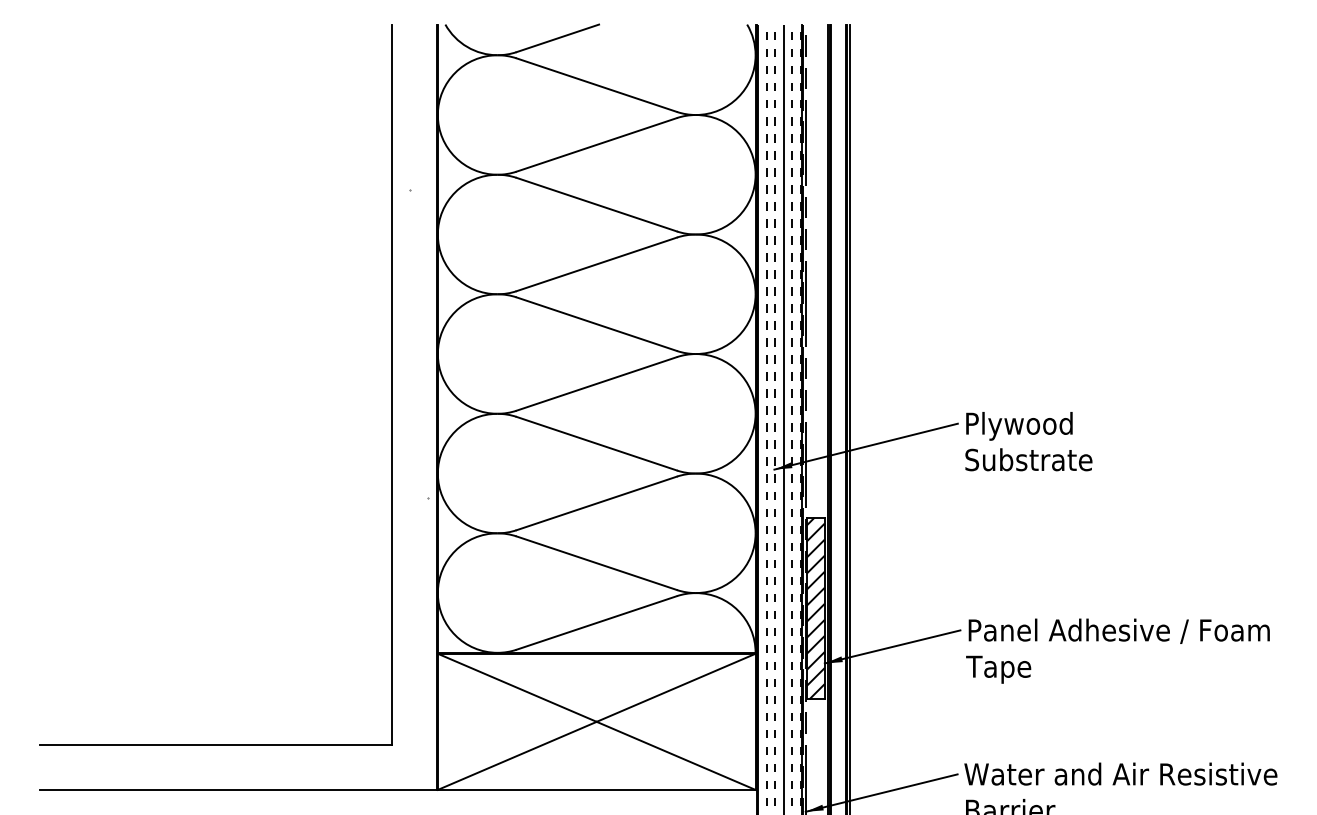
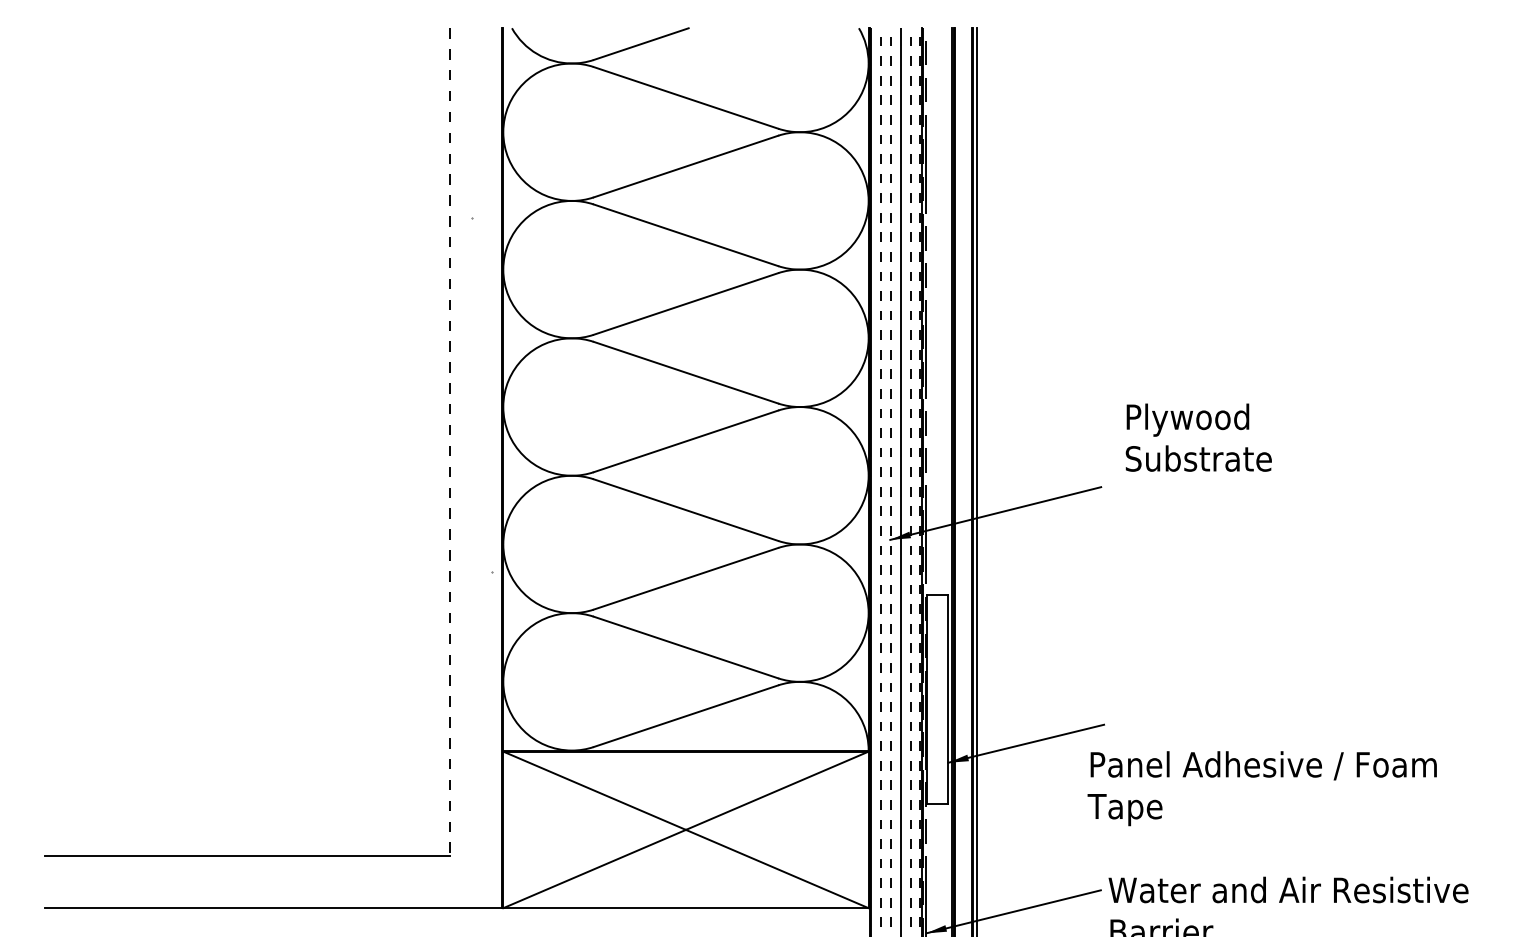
line: (391, 384) -> (450, 442), solid -> dashed
text: (1028, 441) -> (1198, 437), moved
hatch: (815, 608) -> (937, 699), removed
text: (1117, 651) -> (1261, 788), moved

